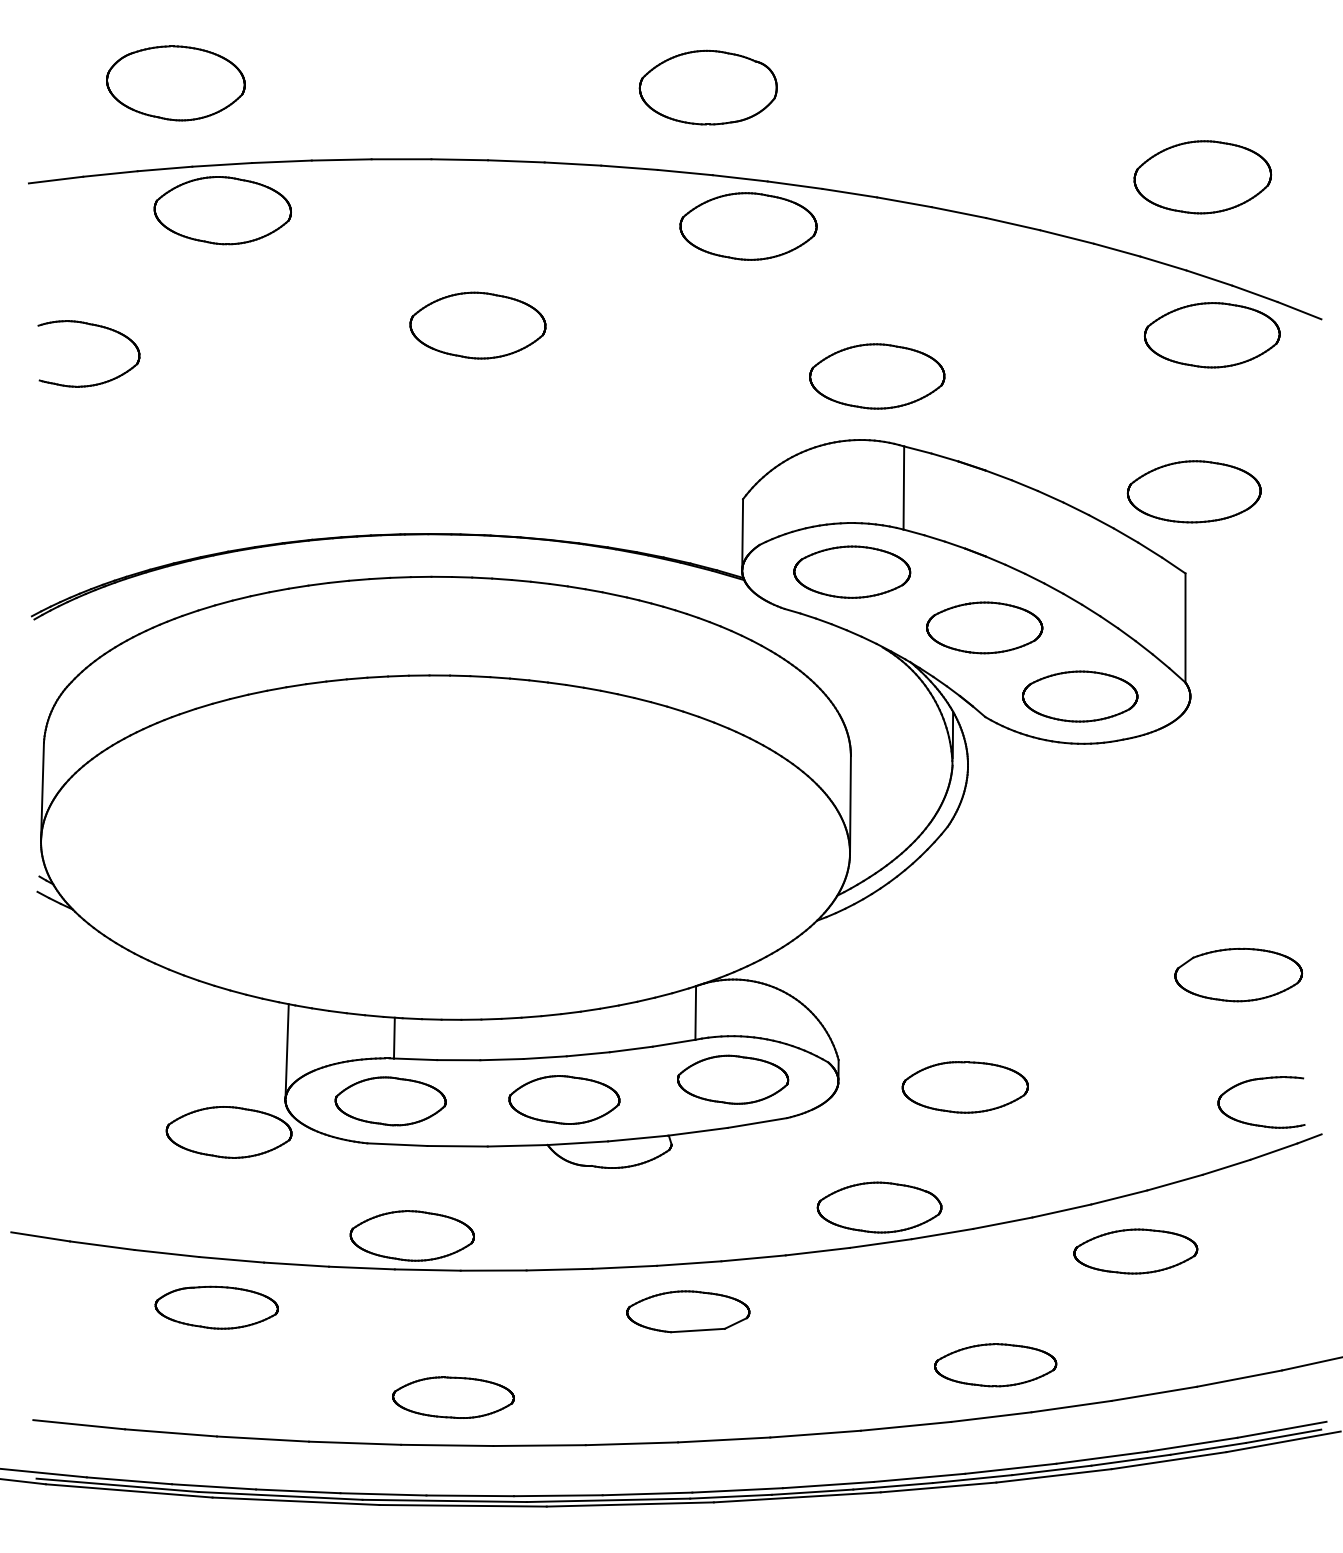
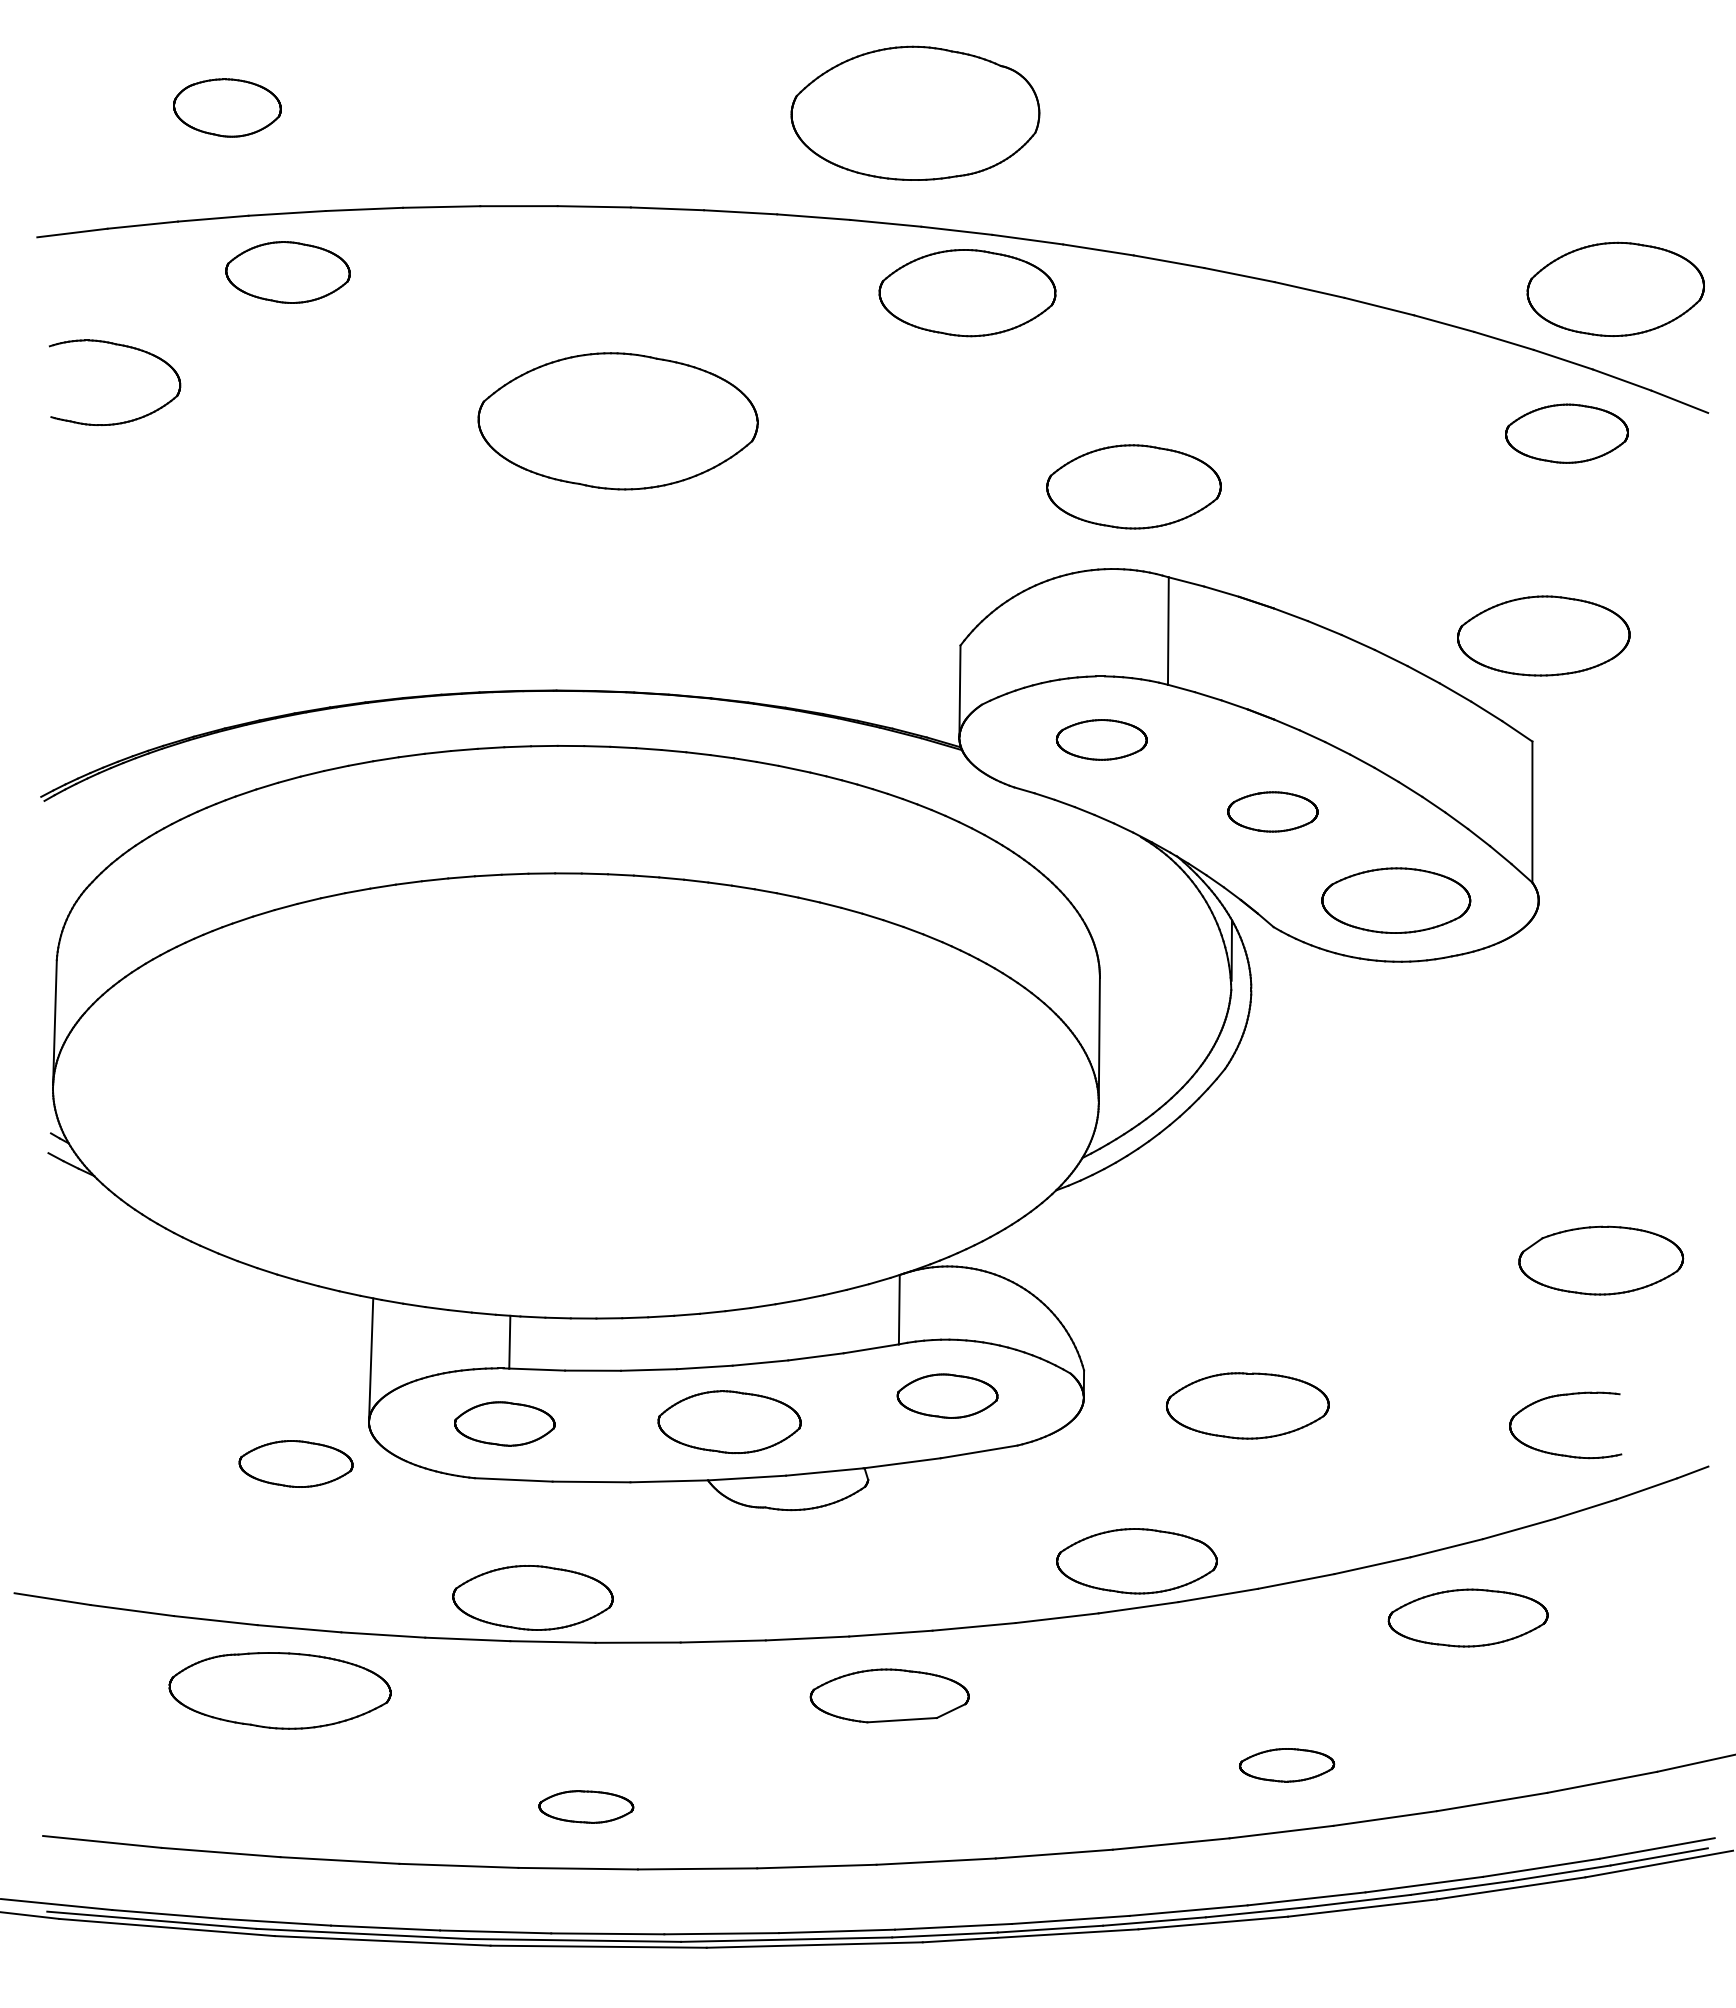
part: (176, 82) -> (227, 107), size x0.6
part: (708, 87) -> (915, 113), size x1.4
part: (1202, 177) -> (1615, 289), moved
part: (222, 210) -> (287, 272), size x0.7
part: (94, 325) -> (121, 346), moved
part: (477, 325) -> (617, 420), size x1.6
part: (1211, 335) -> (1566, 433), size x0.7
part: (852, 571) -> (1101, 739), size x0.6
part: (984, 627) -> (1272, 811), size x0.6
part: (733, 1080) -> (947, 1396), size x0.7
part: (390, 1101) -> (504, 1423), size x0.7
part: (1255, 1124) -> (1558, 1453), moved
part: (228, 1131) -> (295, 1463), size x0.7
part: (217, 1307) -> (280, 1690), size x1.4
part: (995, 1365) -> (1286, 1765), size x0.6
part: (453, 1397) -> (586, 1806), size x0.6

